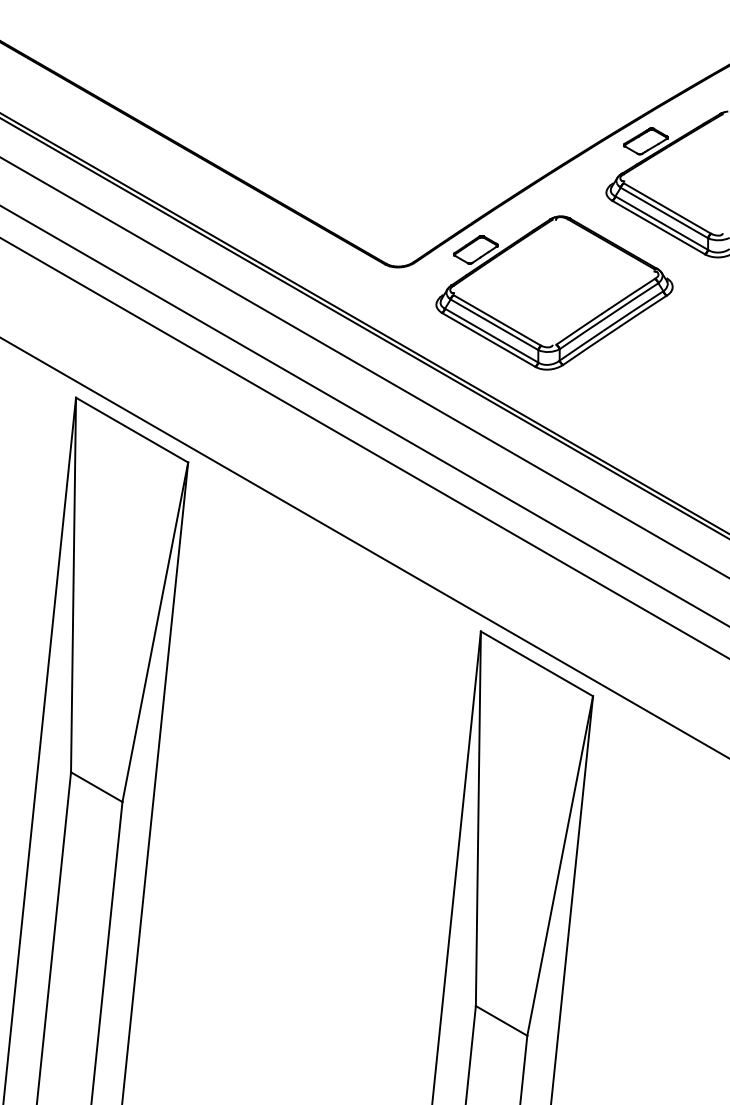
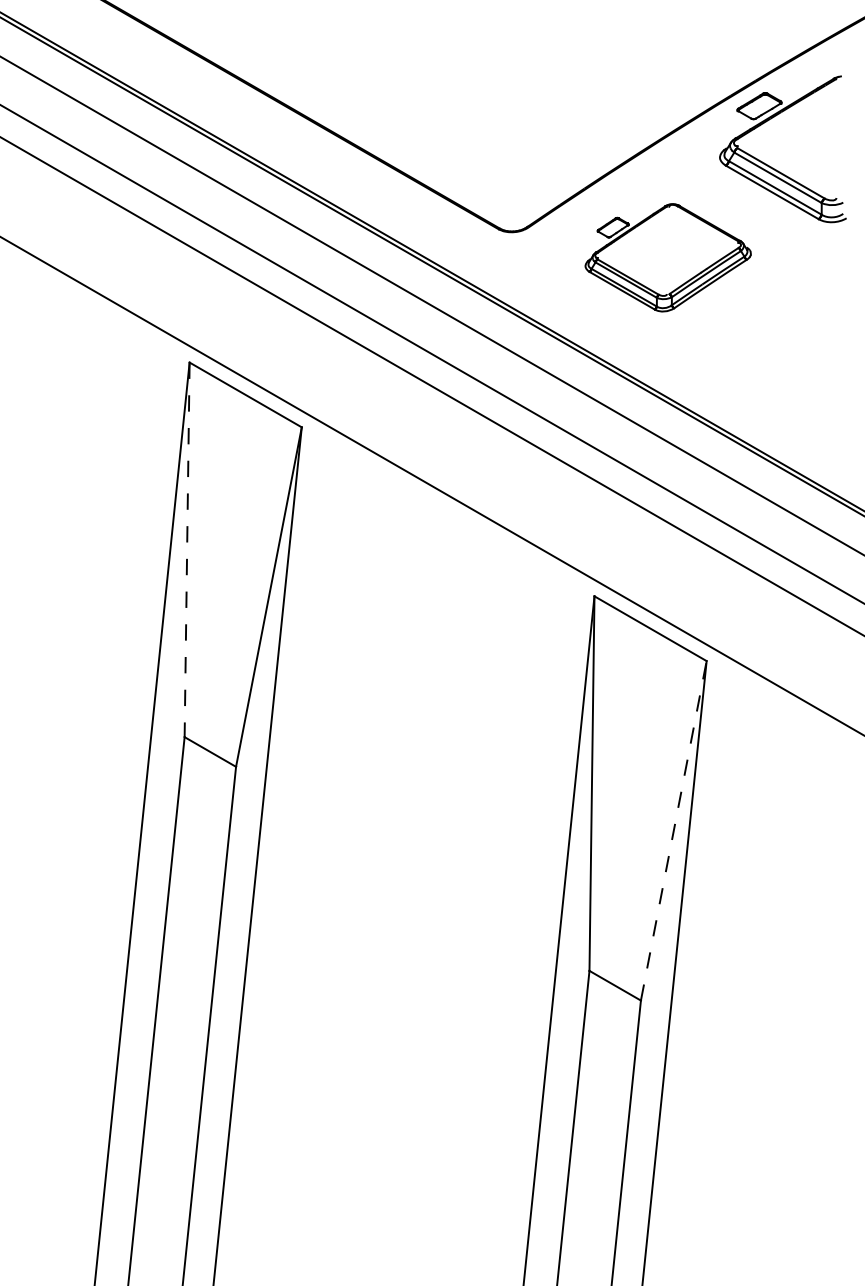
part: (554, 292) -> (668, 257), size x0.7
line: (73, 585) -> (187, 550), solid -> dashed
line: (559, 865) -> (673, 830), solid -> dashed

